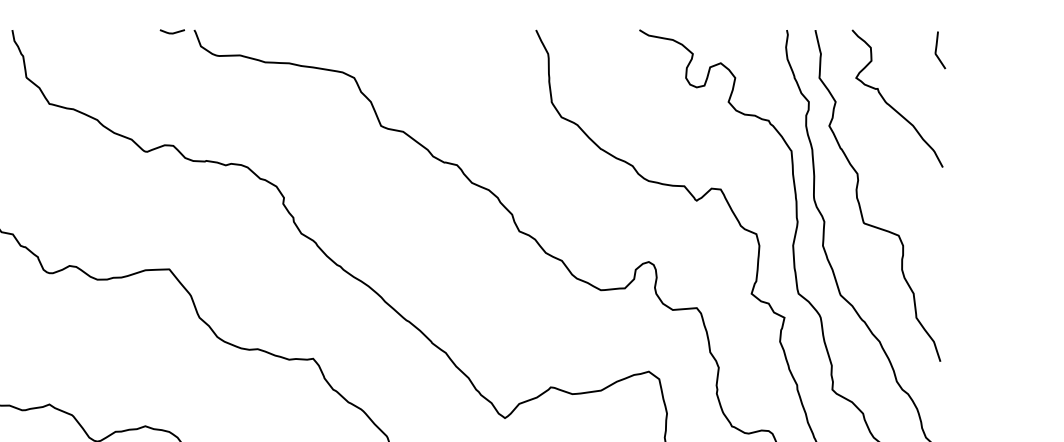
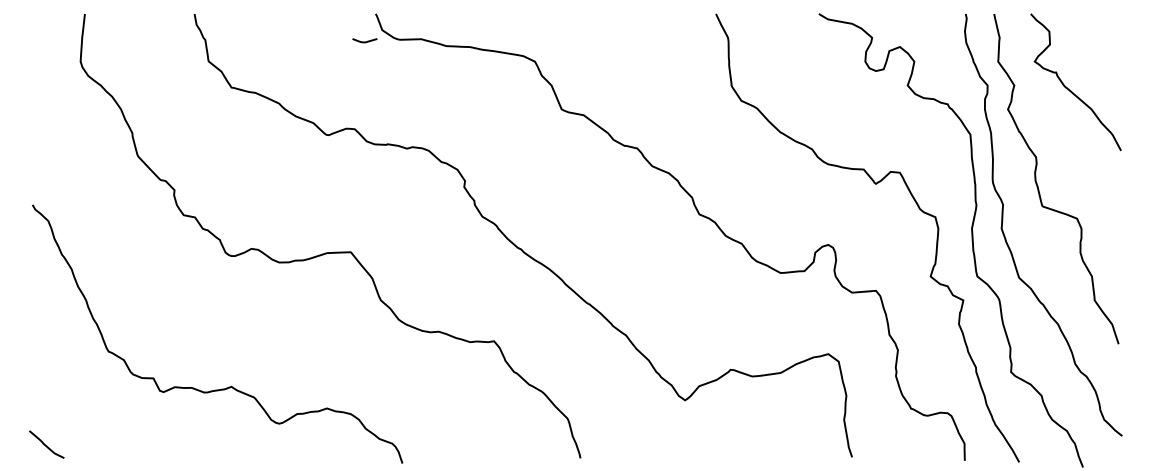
line: (172, 32) -> (364, 41), moved
curve: (937, 49) -> (1115, 33), removed

